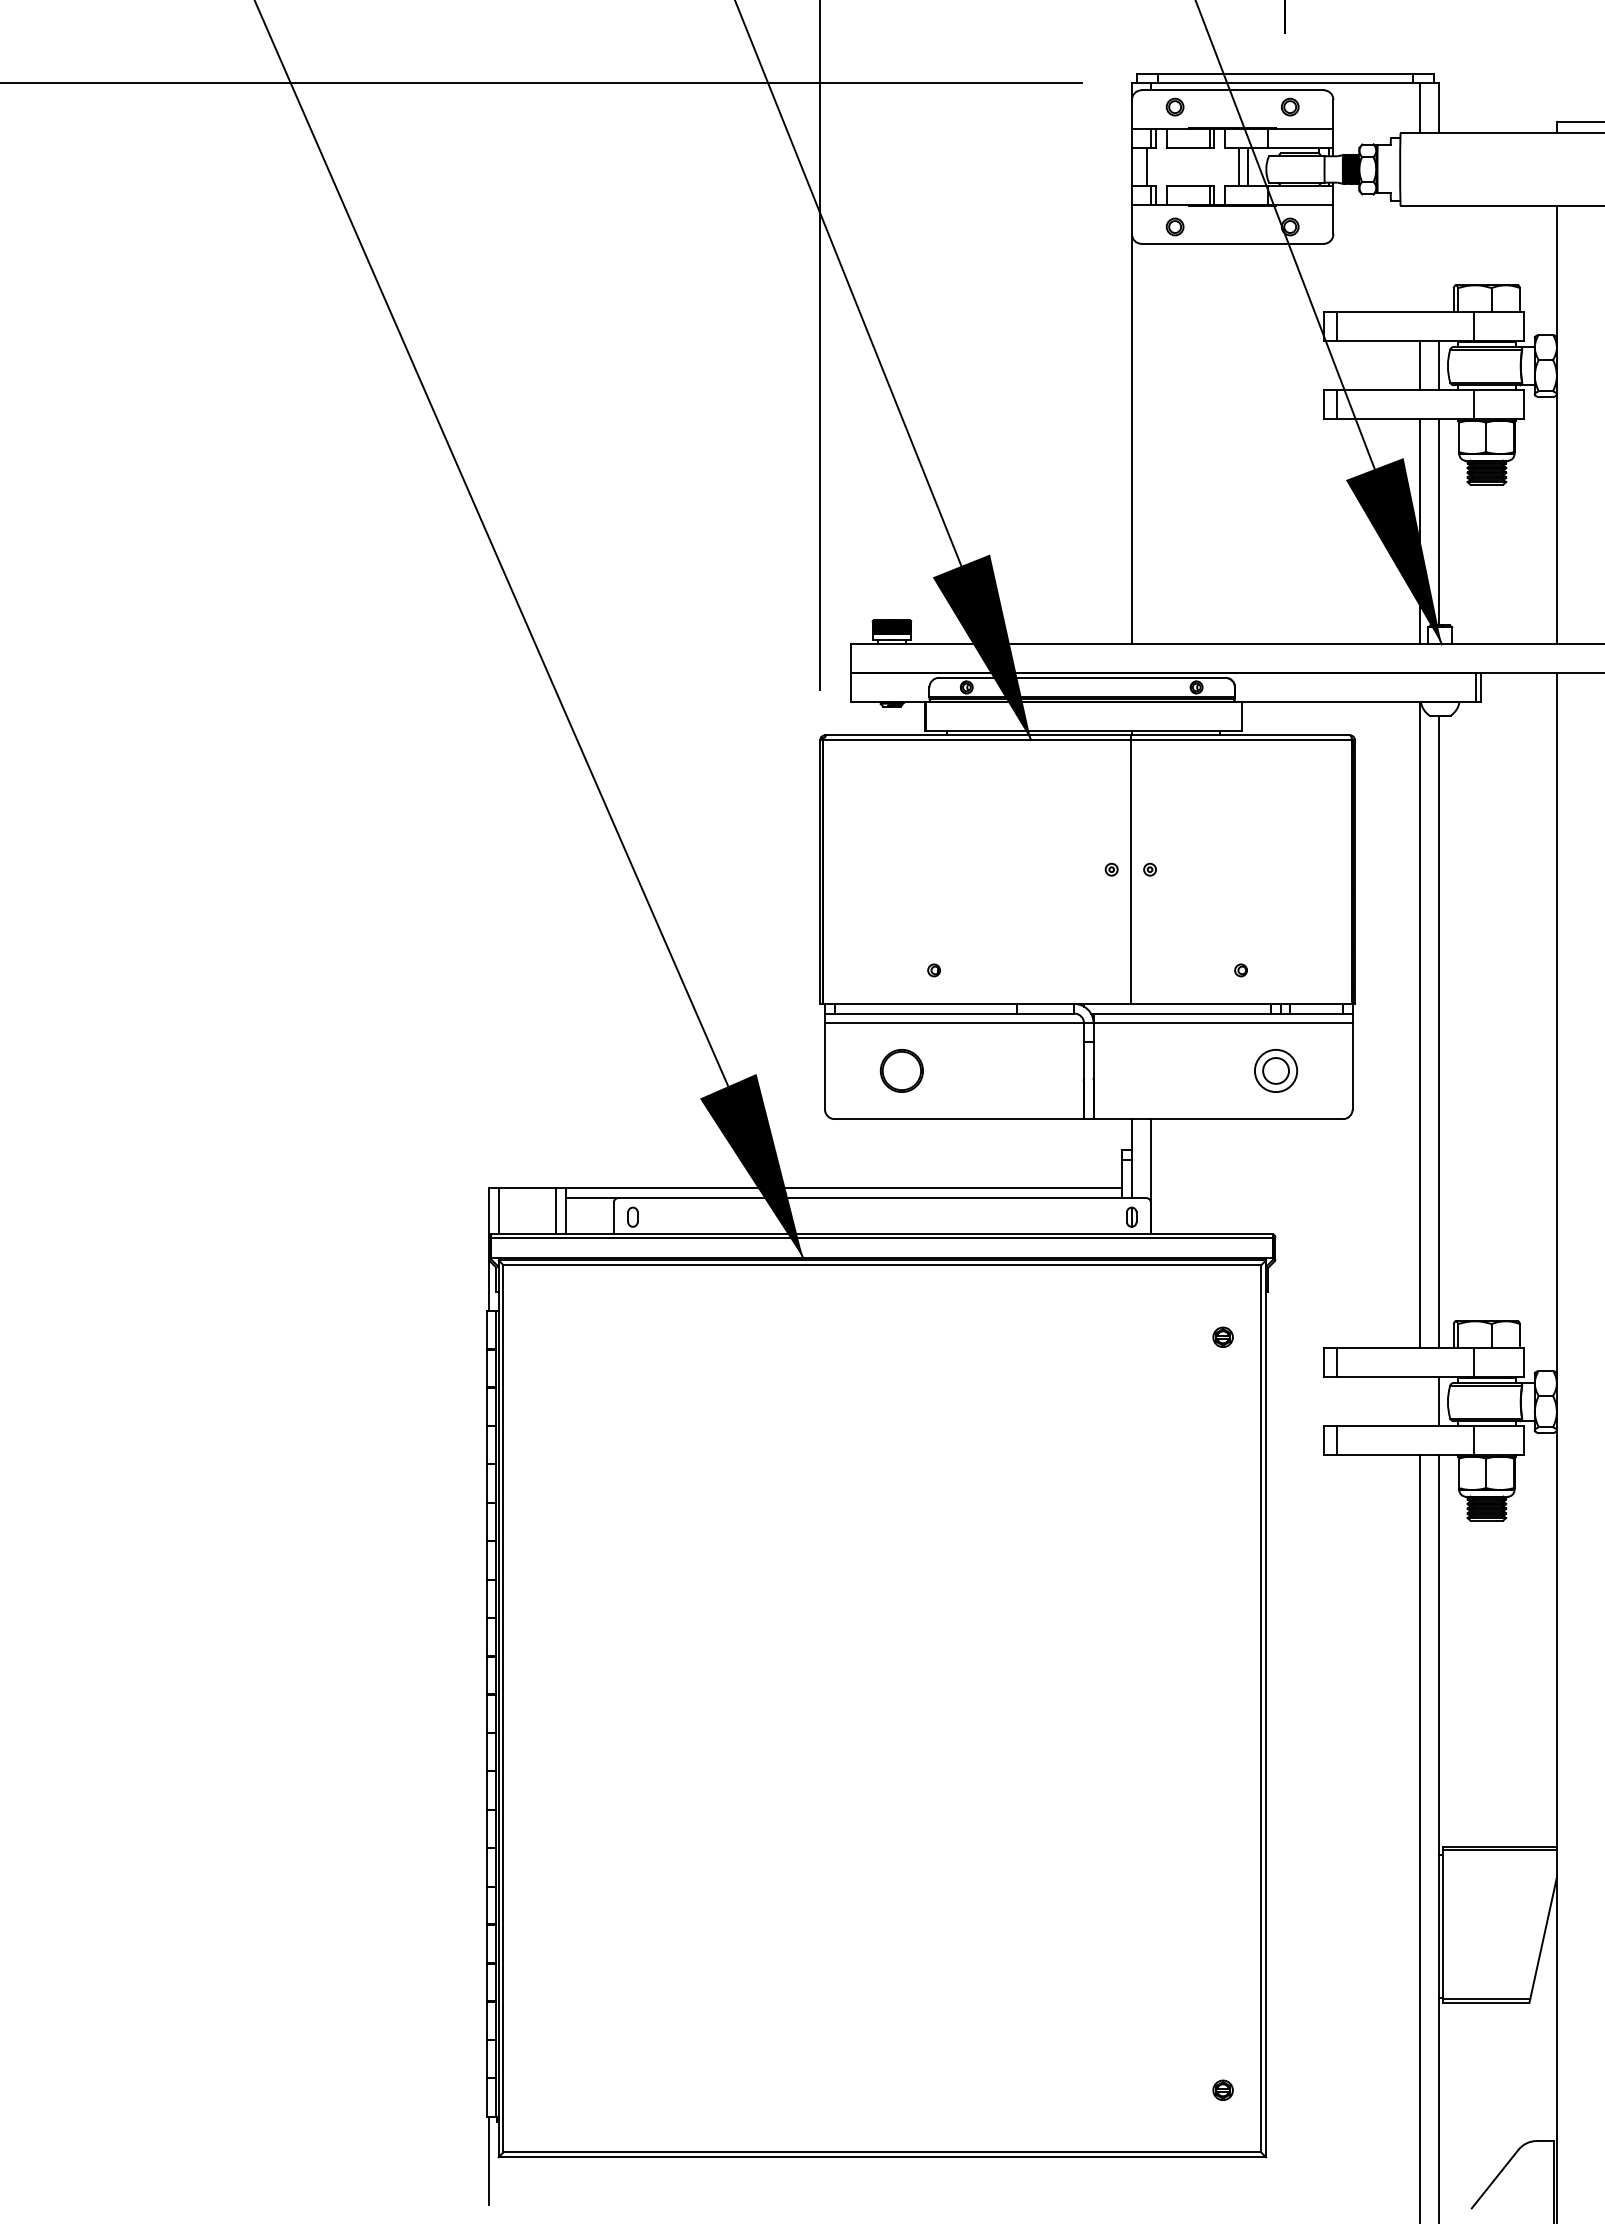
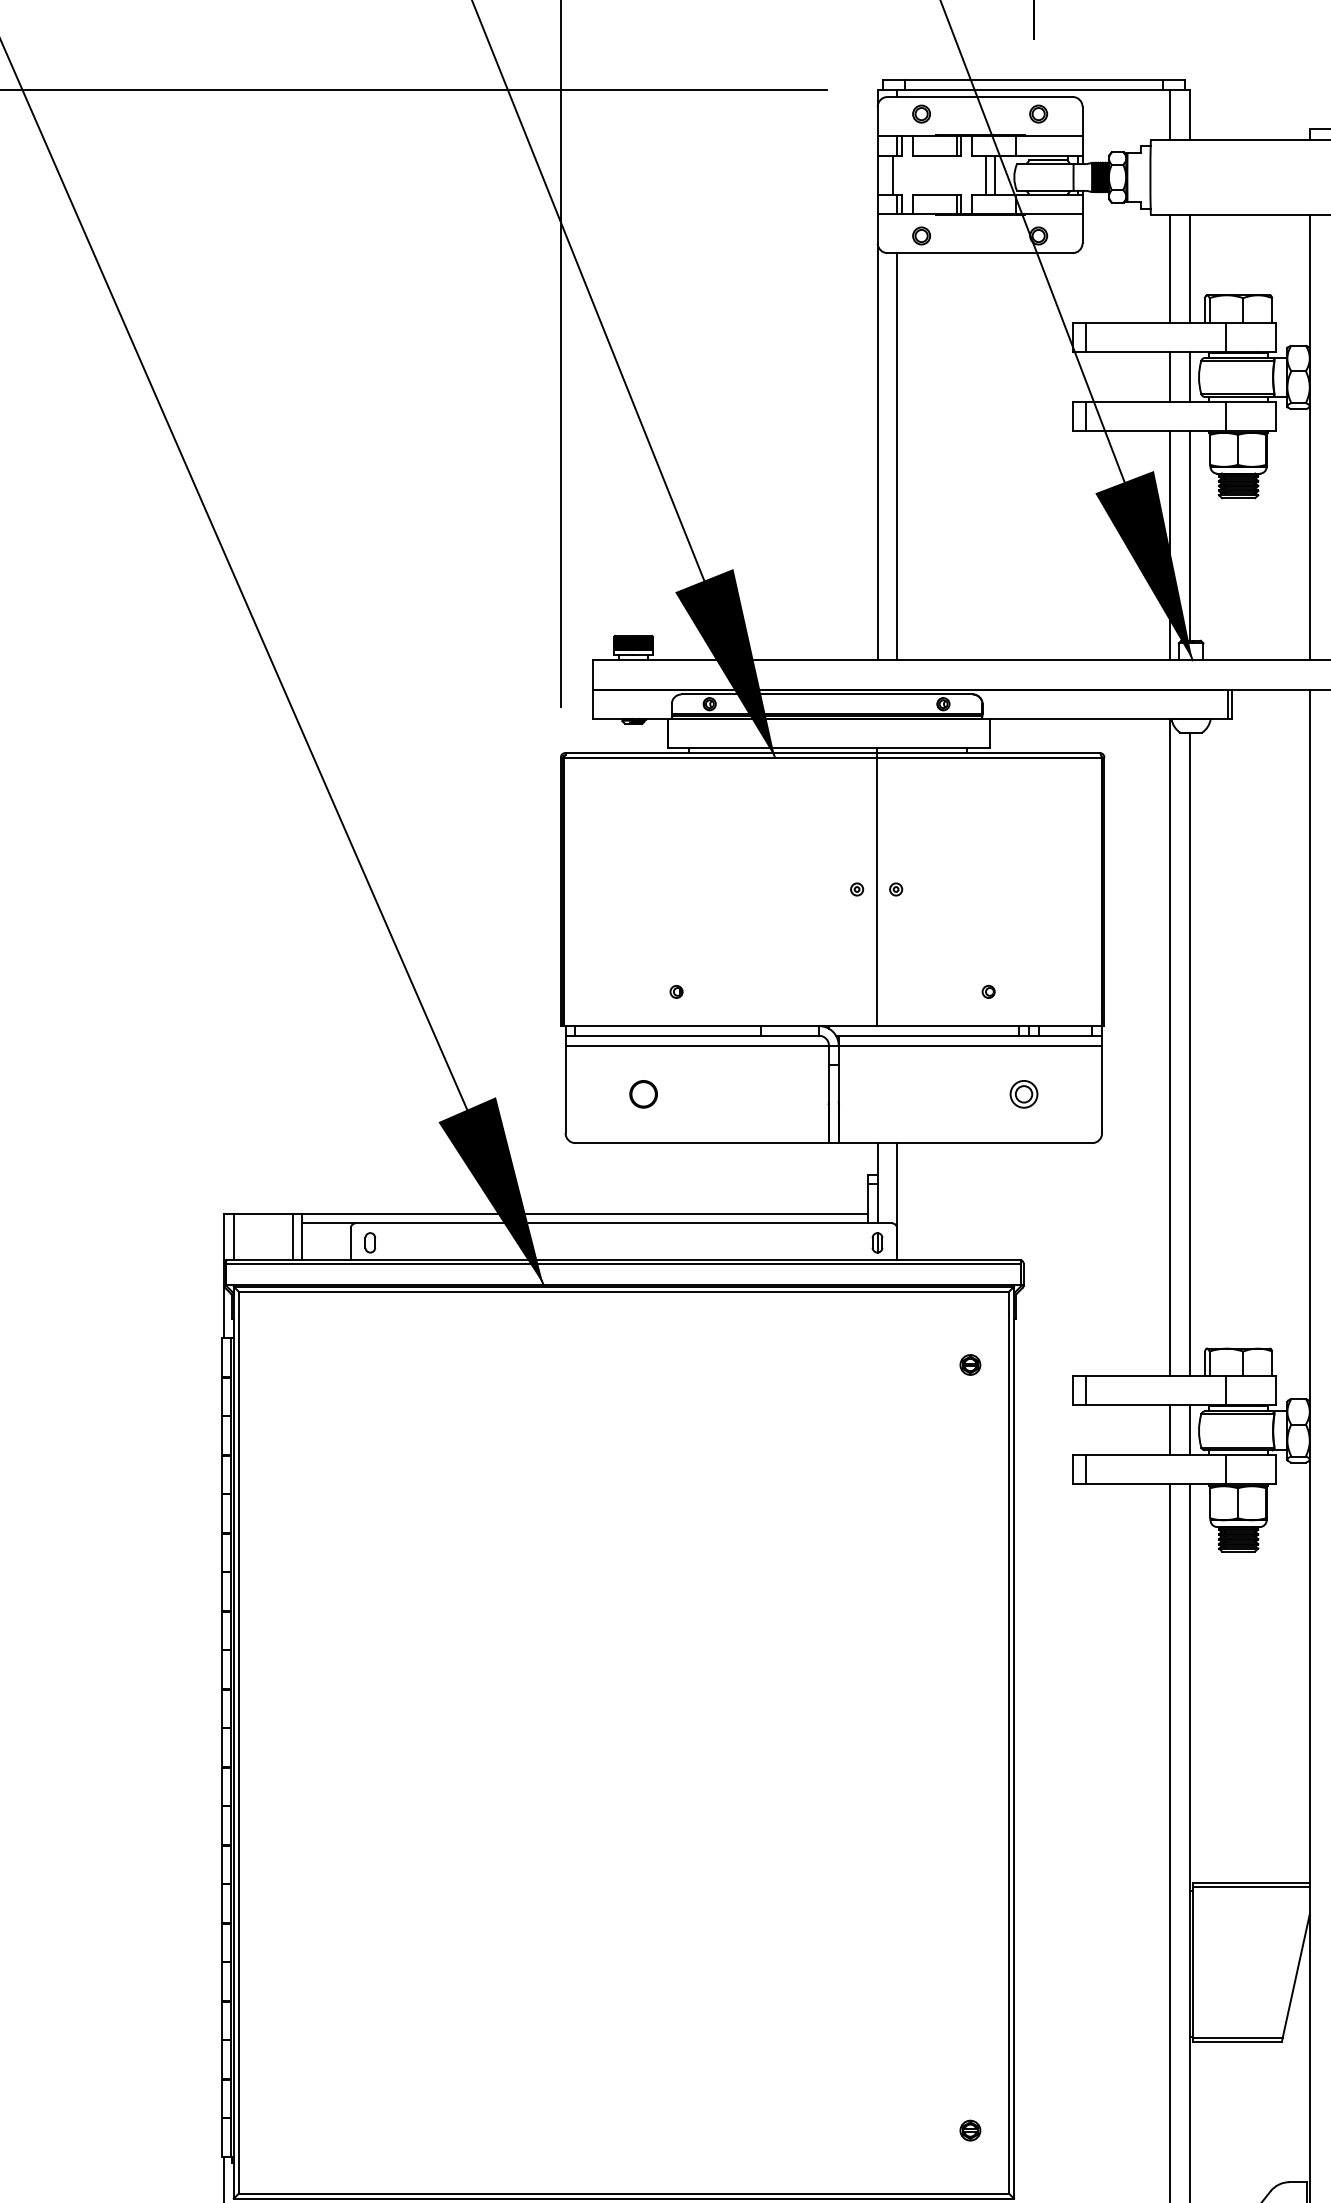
line: (1419, 258) -> (1170, 268), added
line: (1438, 258) -> (1189, 268), added
line: (1151, 443) -> (897, 456), added
part: (901, 1071) -> (643, 1094), size x0.62
part: (1275, 1071) -> (1023, 1094), size x0.62
line: (1419, 1401) -> (1170, 1430), added

